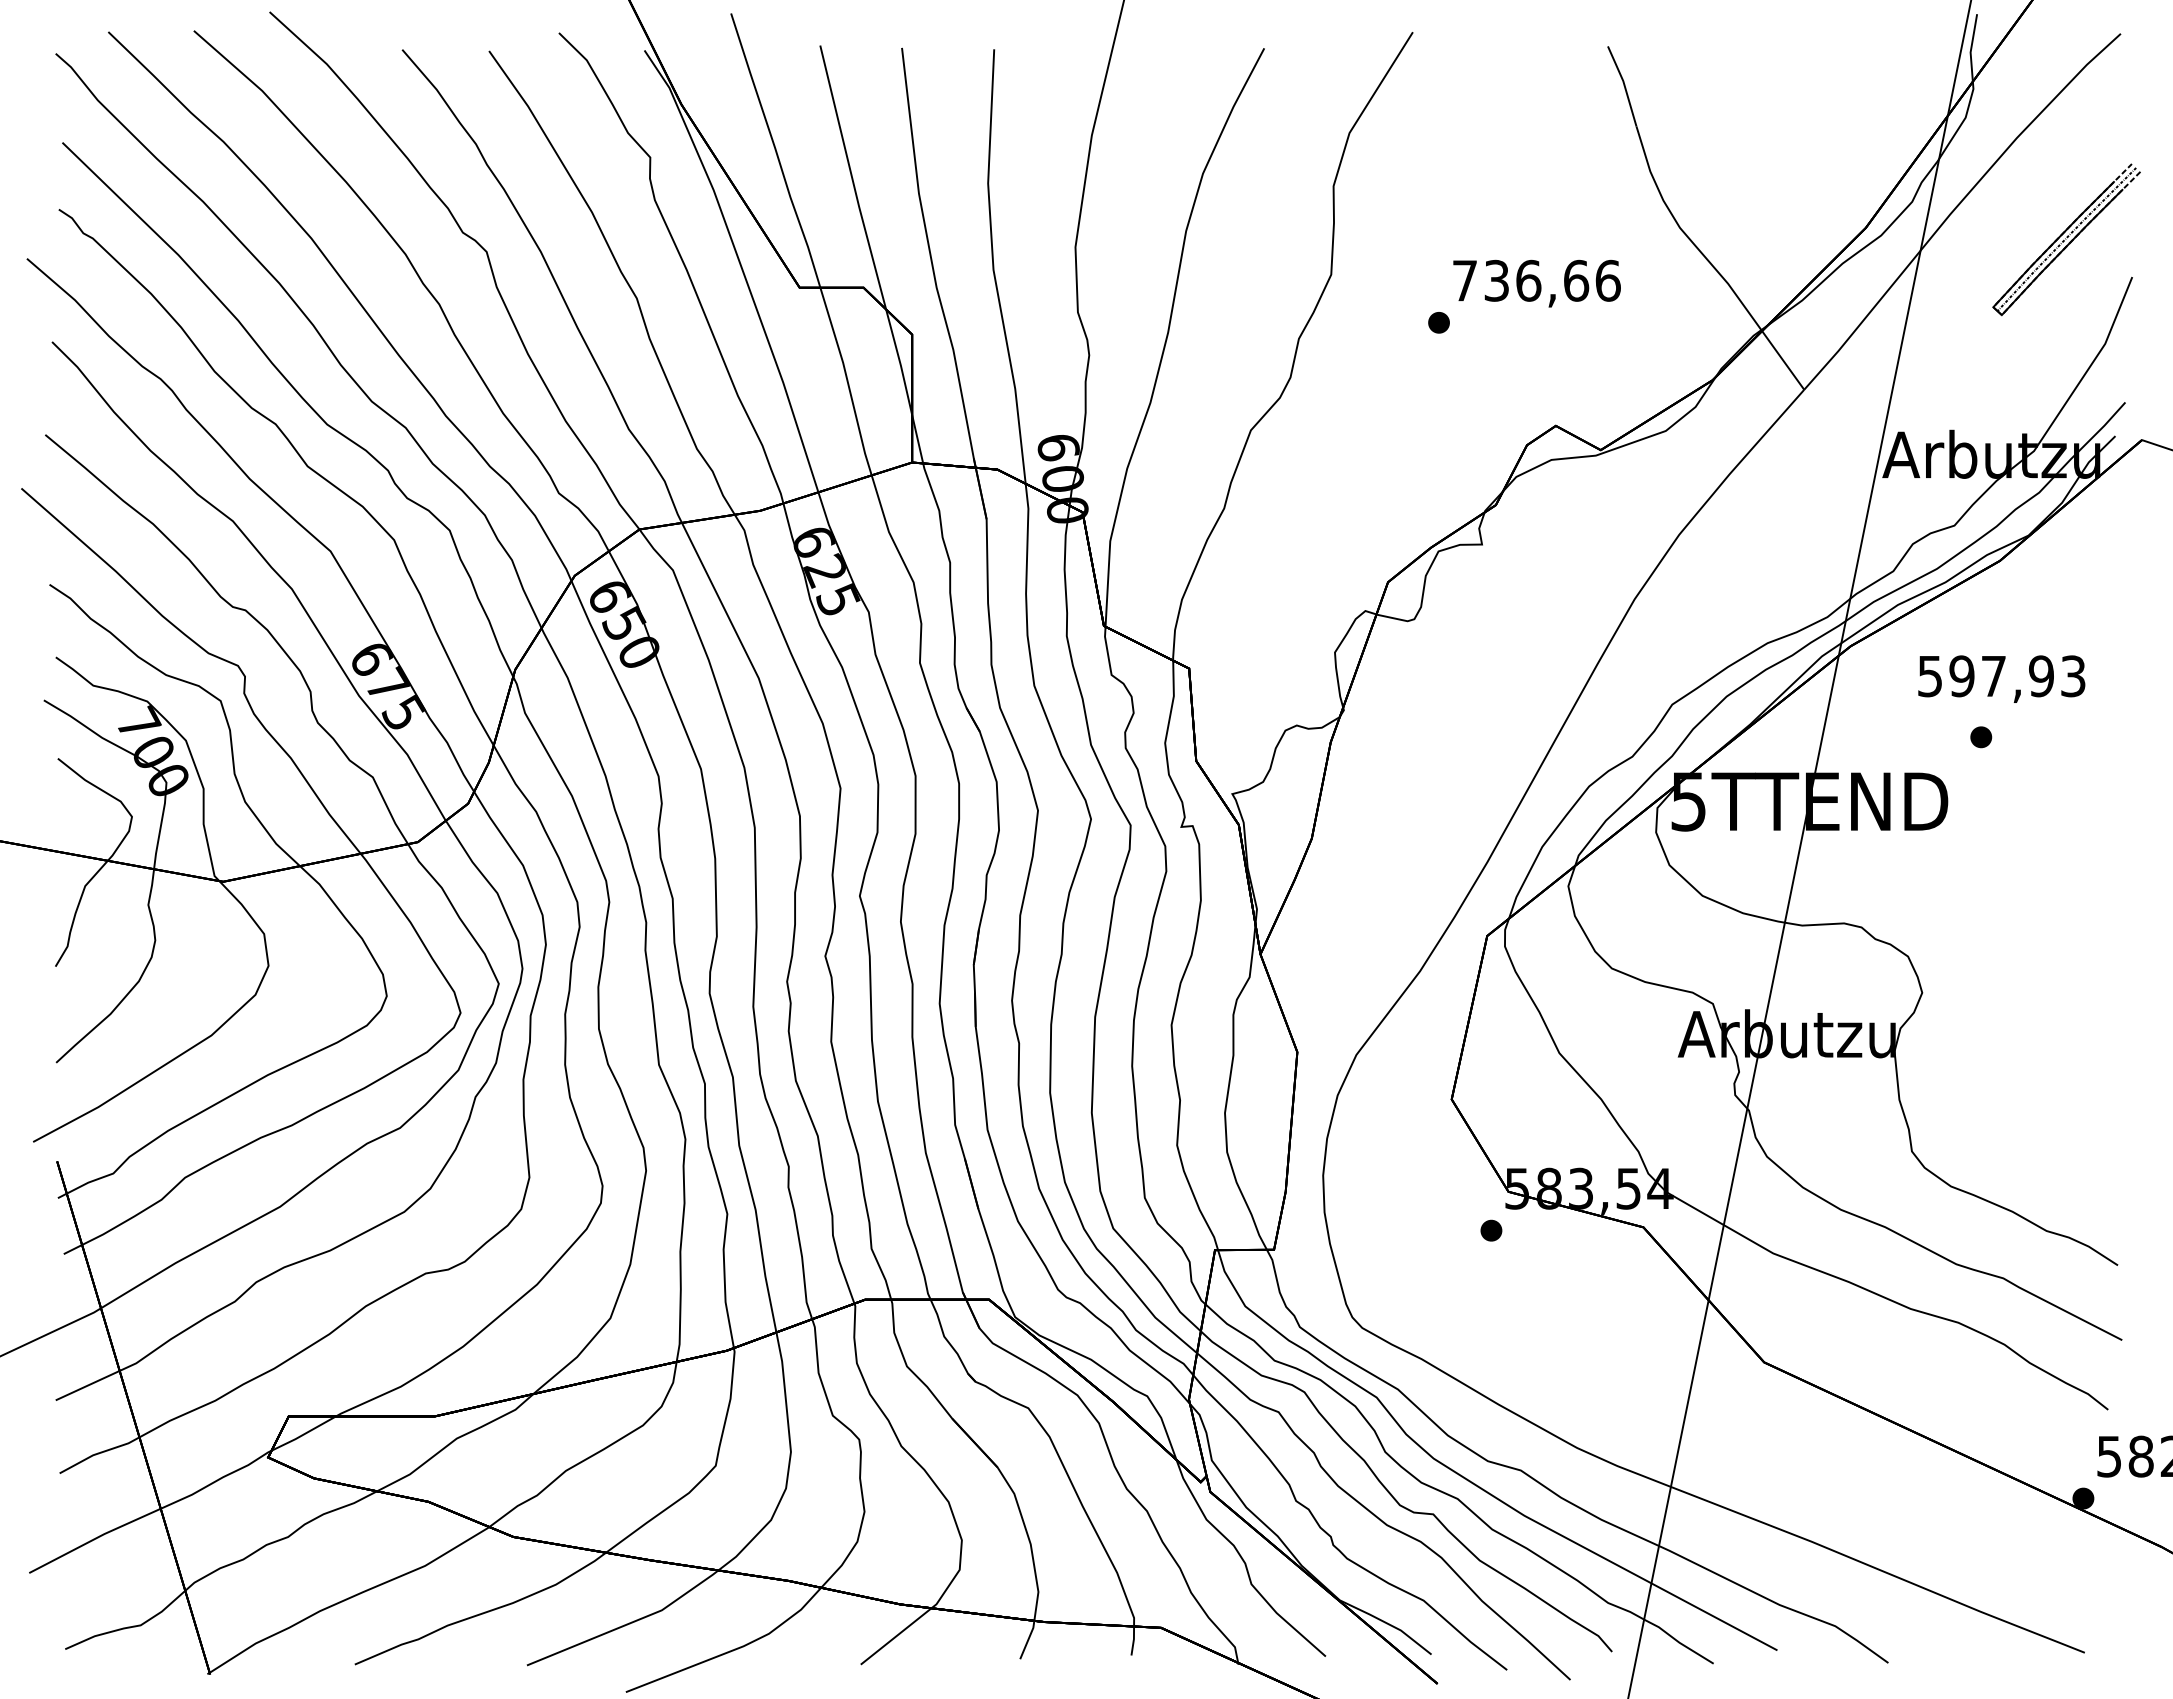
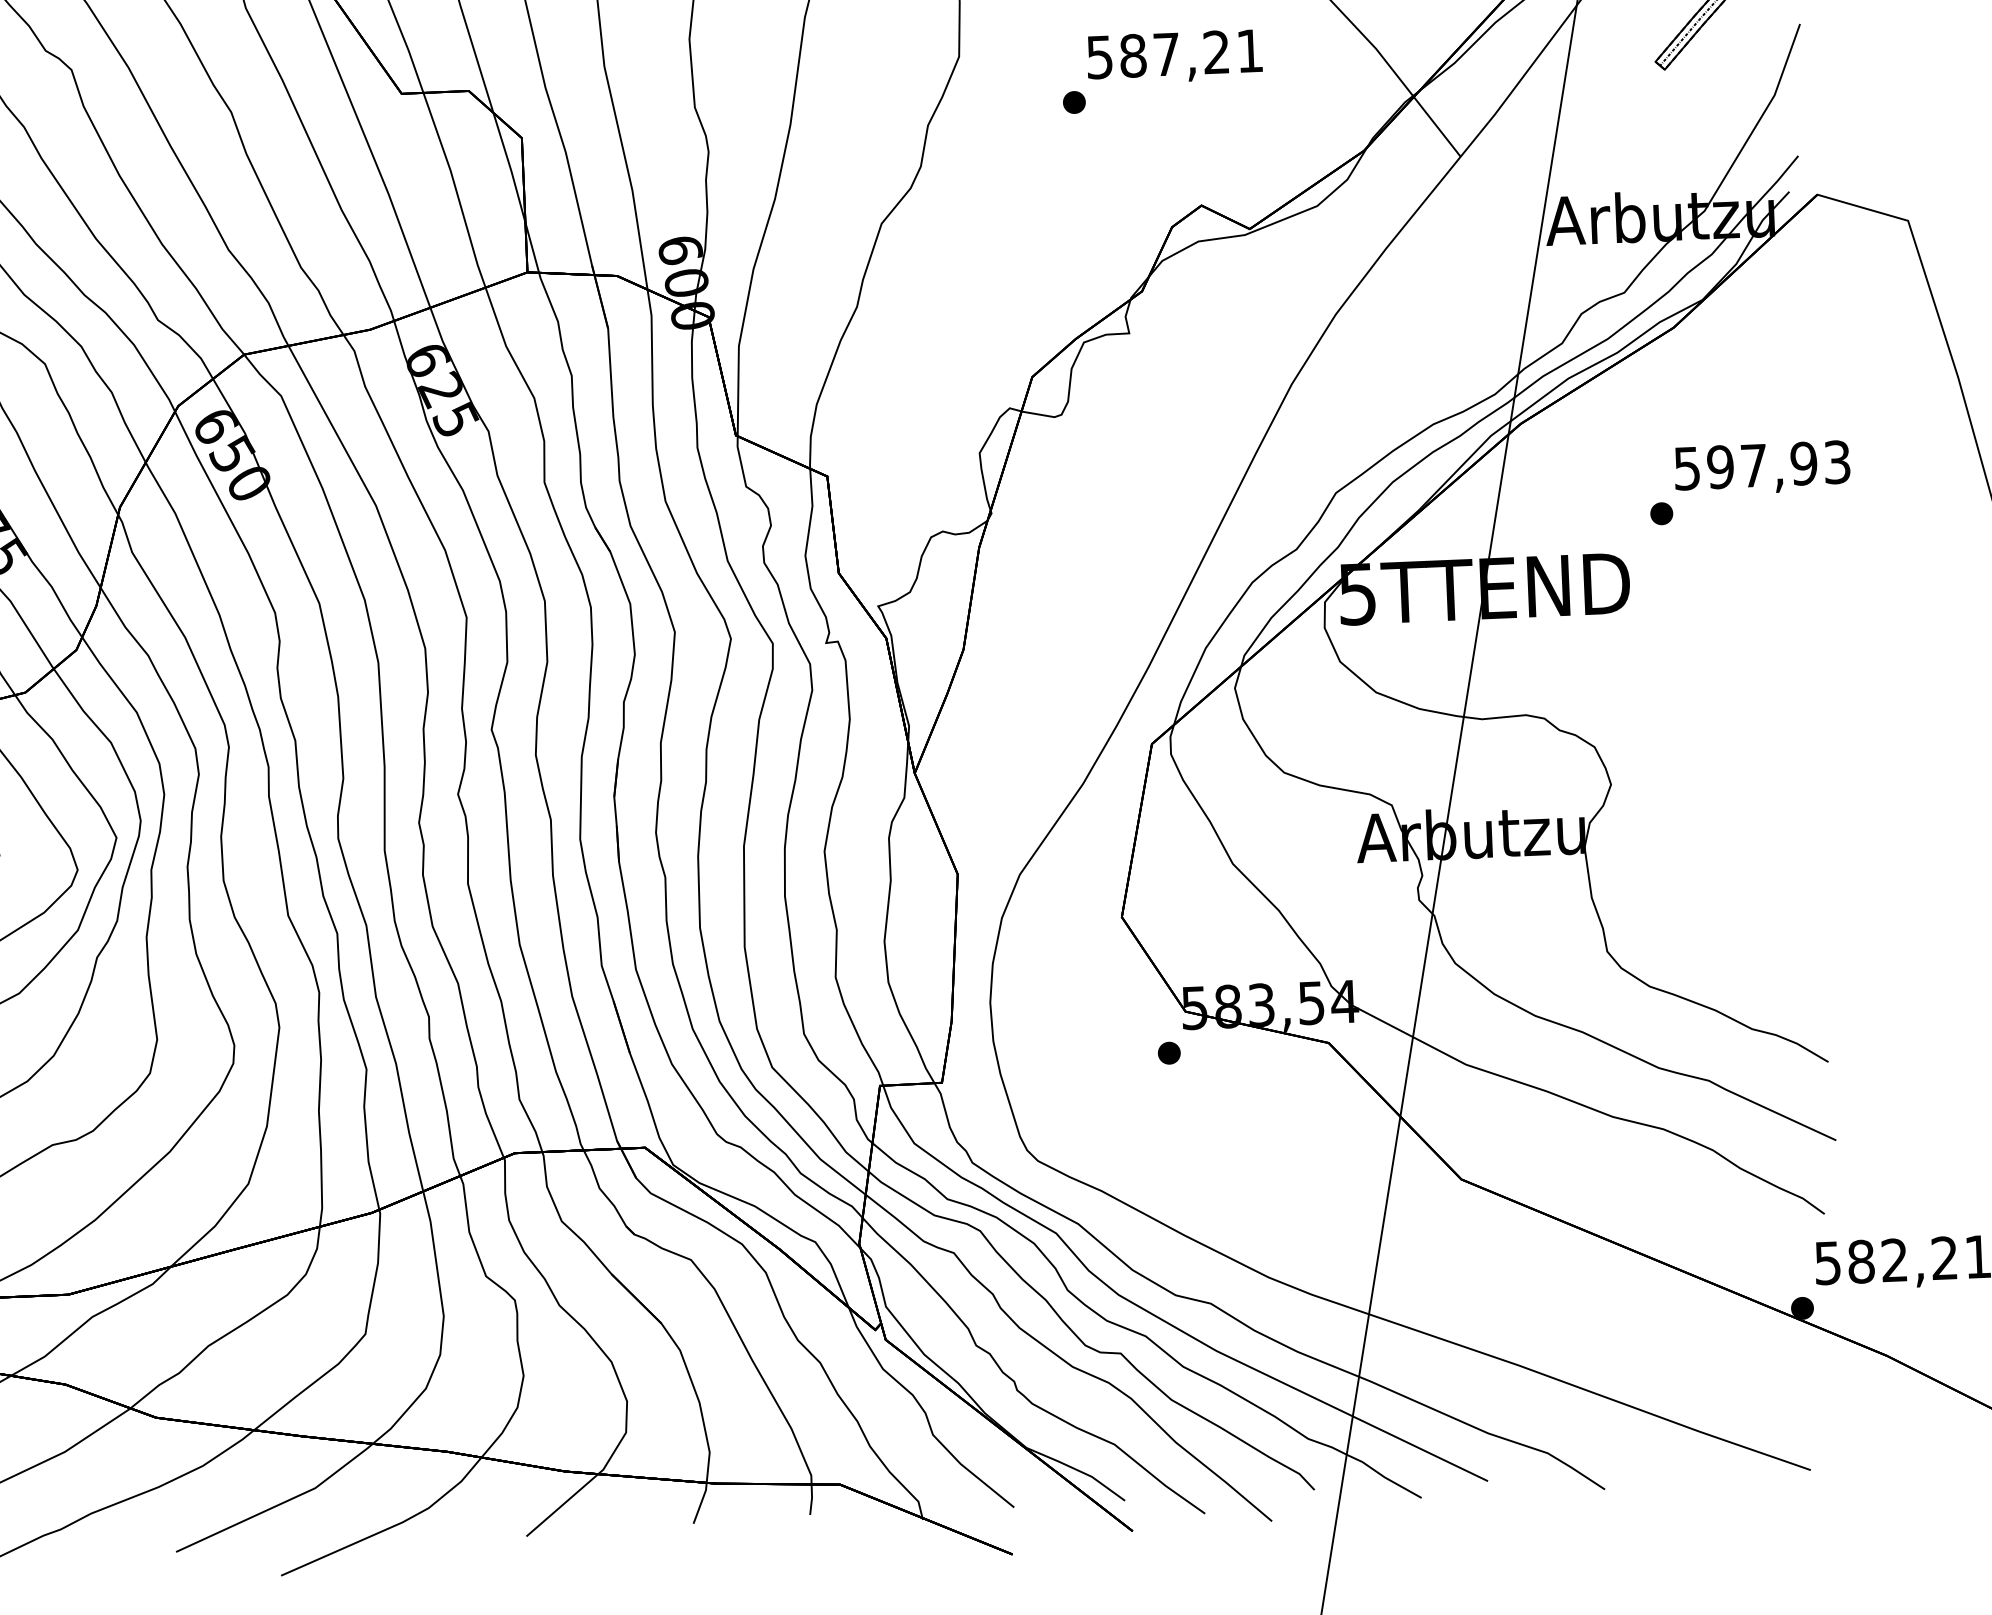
text: (1536, 280) -> (1174, 53), 736,66 -> 587,21
text: (2001, 678) -> (1762, 467), moved

